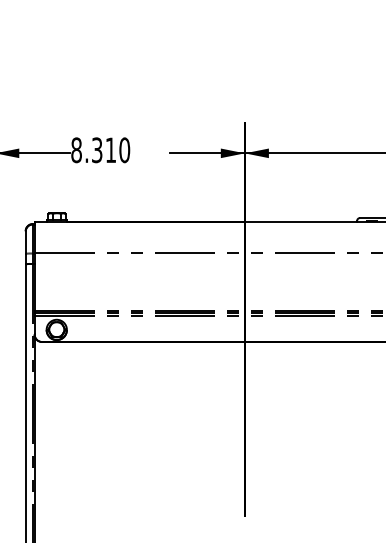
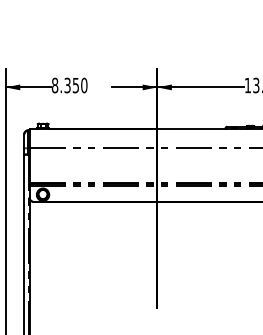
text: (110, 150) -> (75, 85), 8.310 -> 8.350

